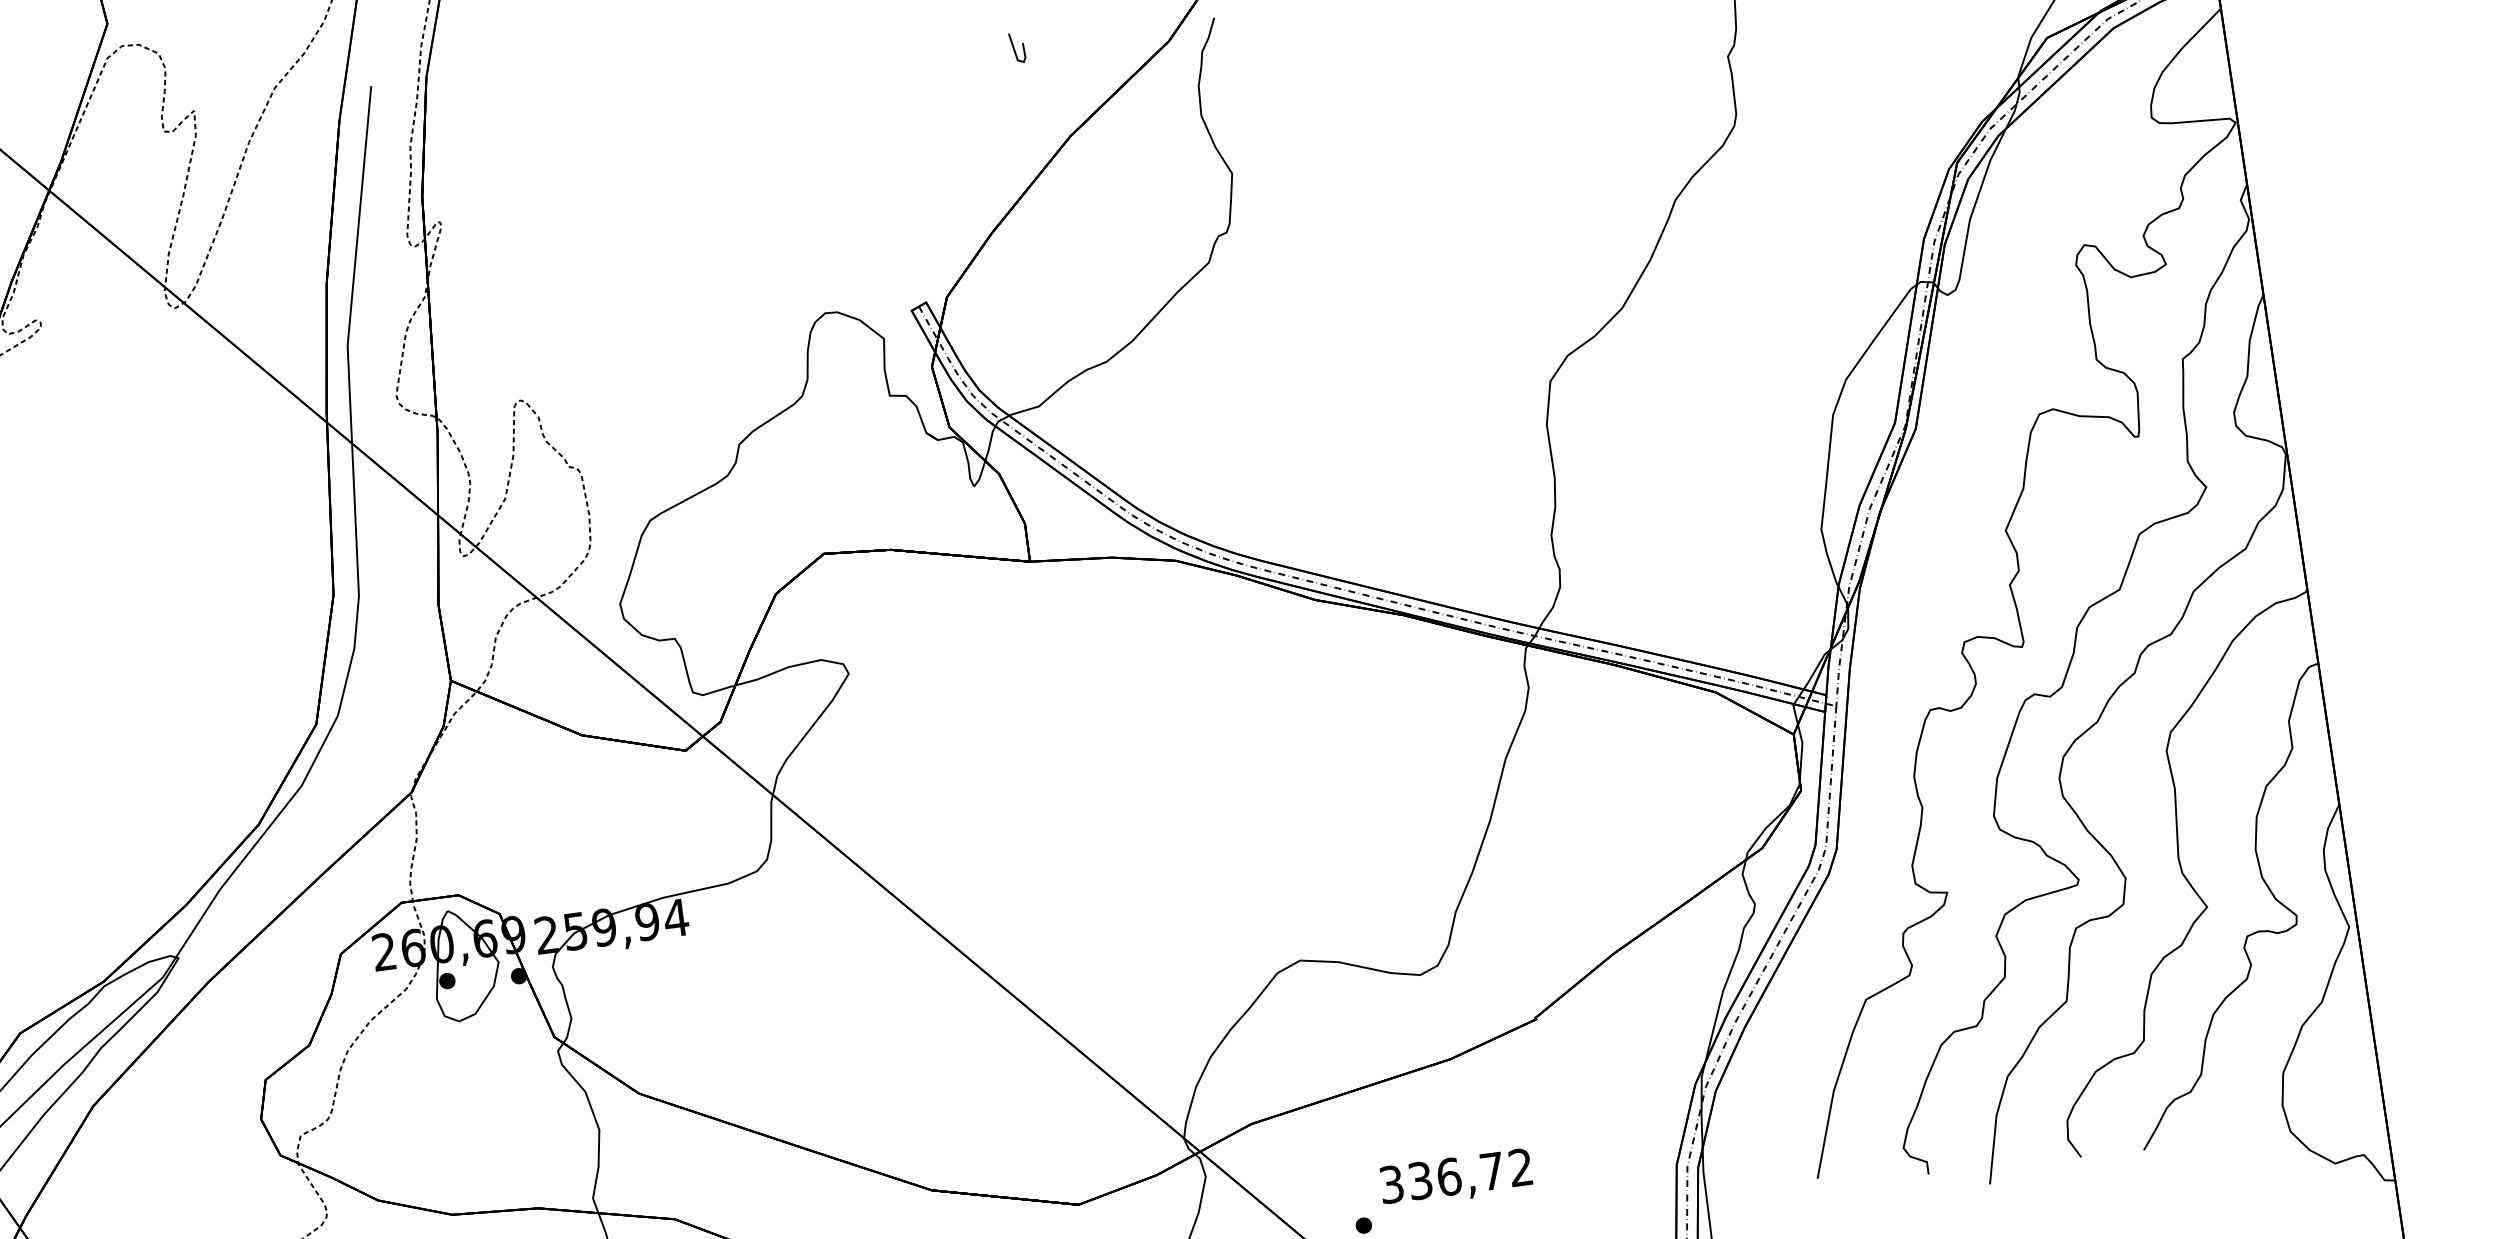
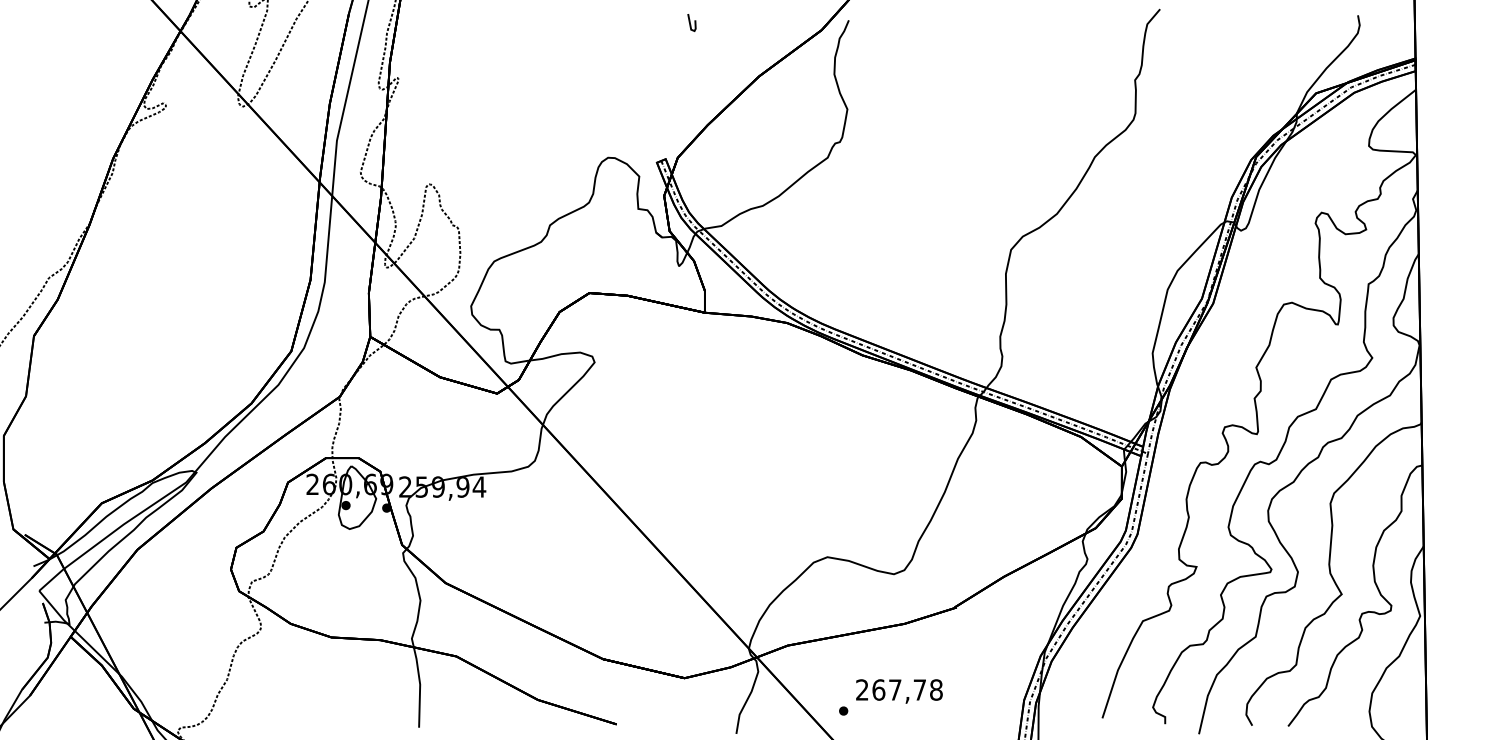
line: (1014, 47) -> (690, 22), moved
text: (1456, 1175) -> (899, 689), 336,72 -> 267,78

